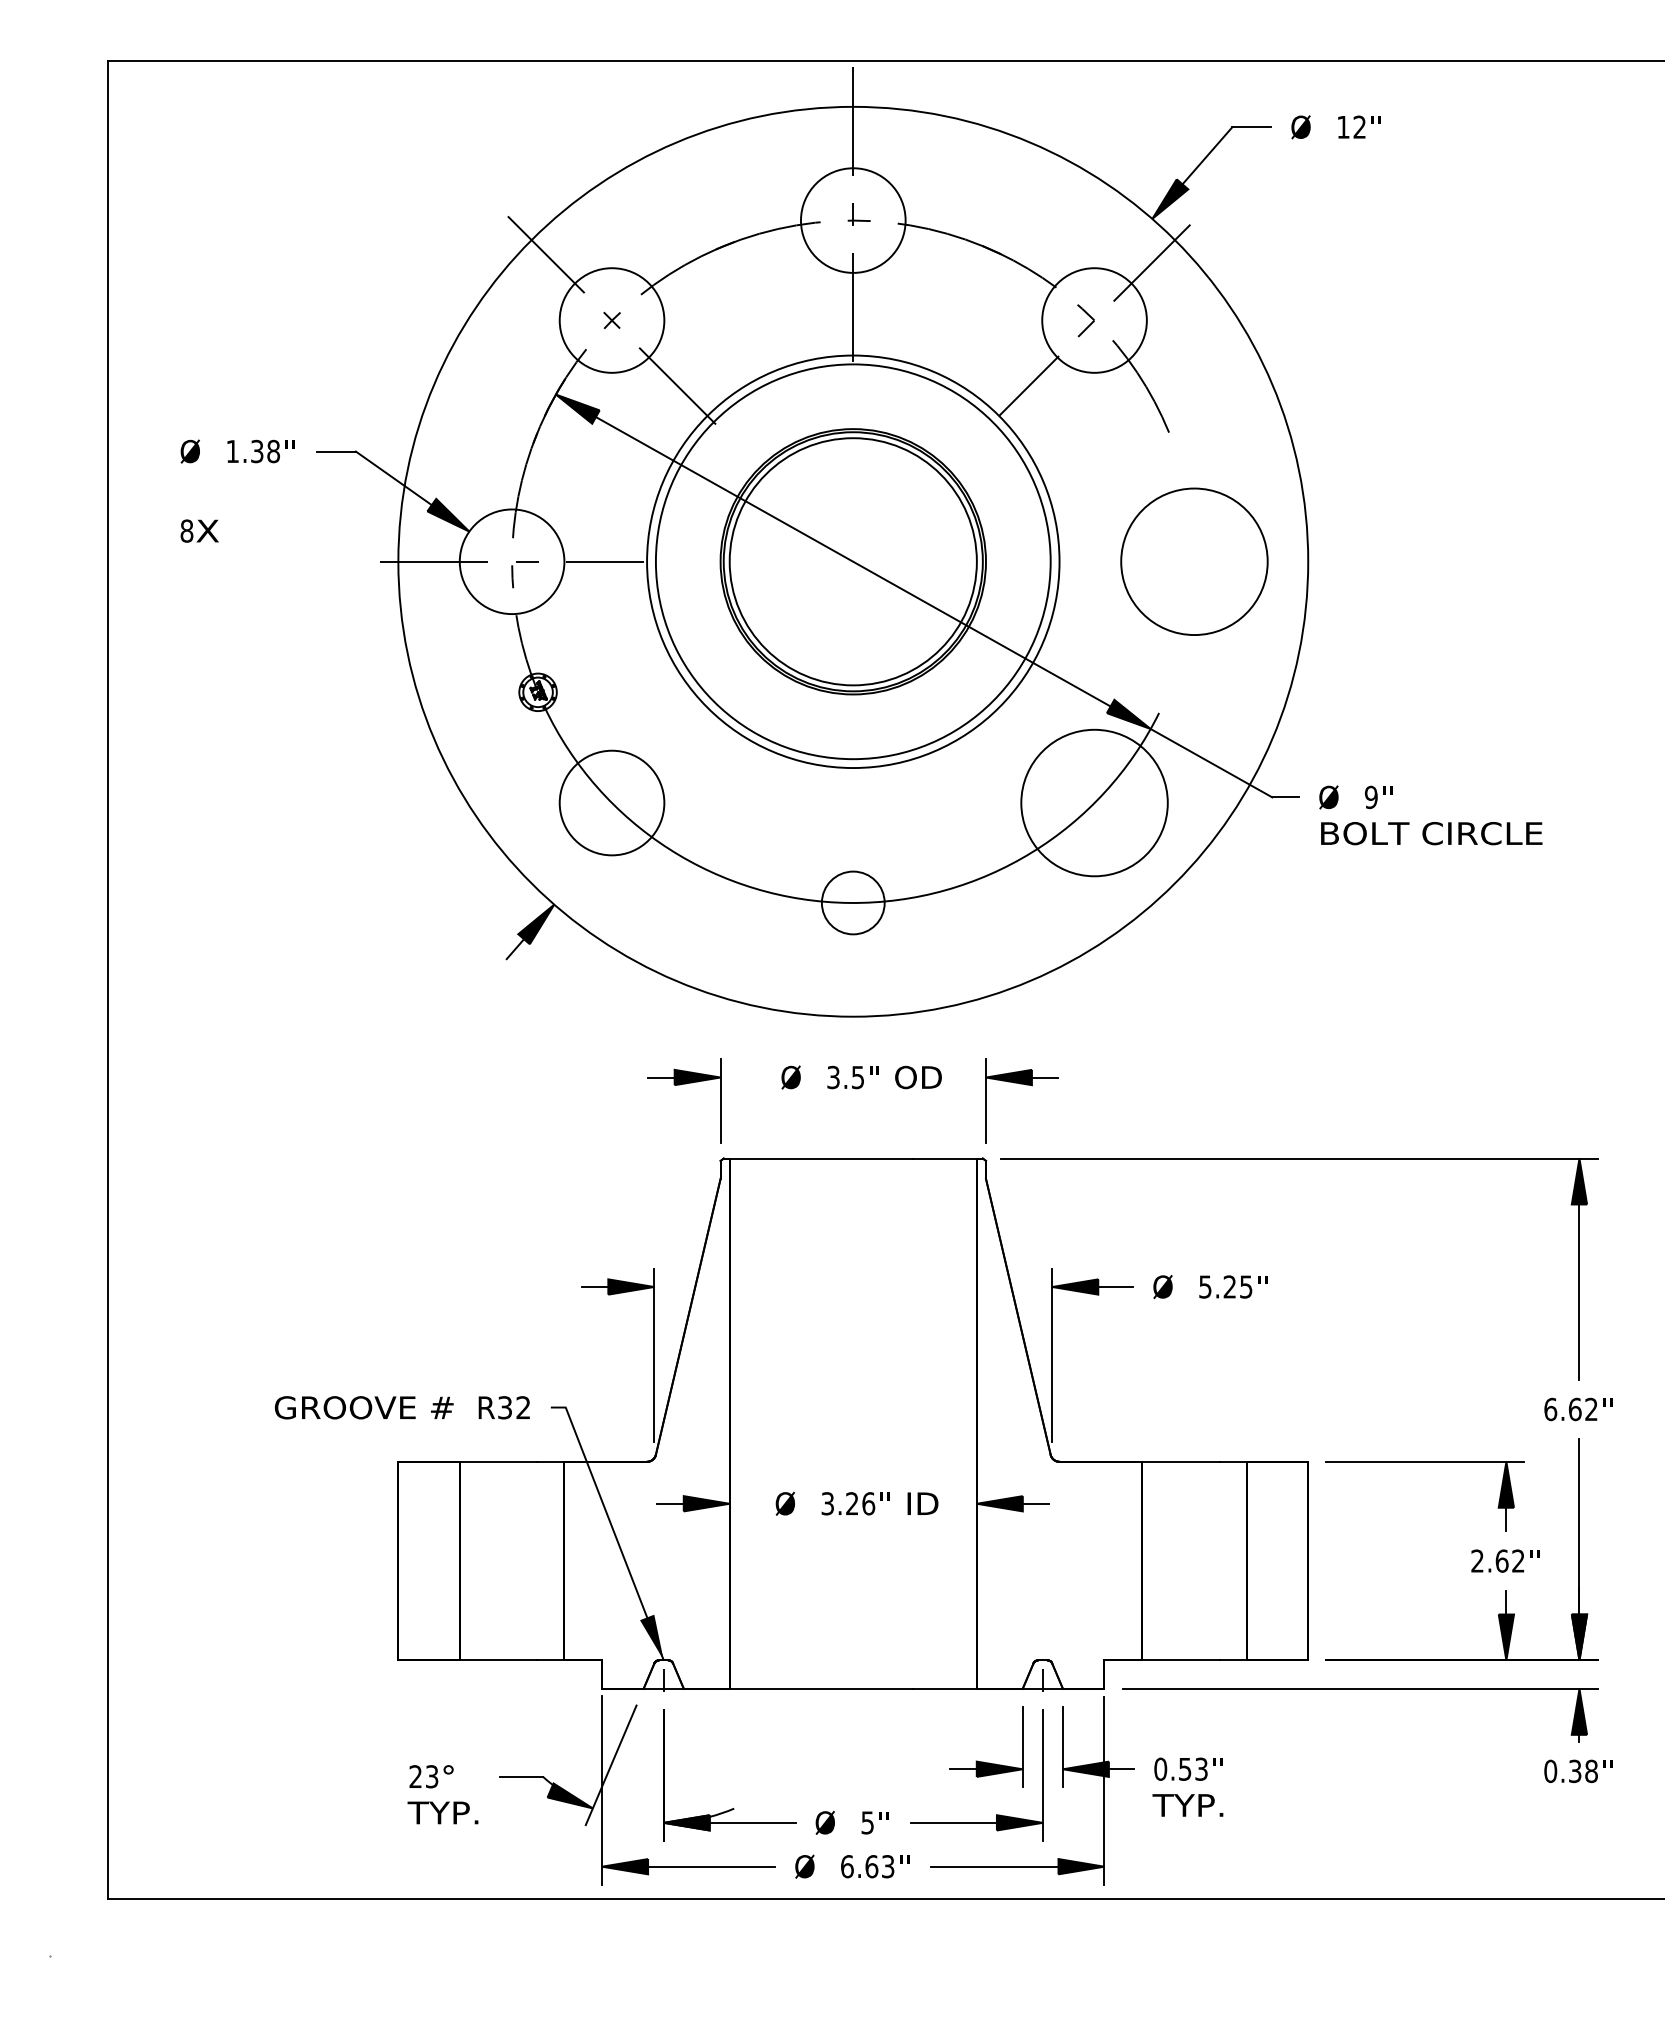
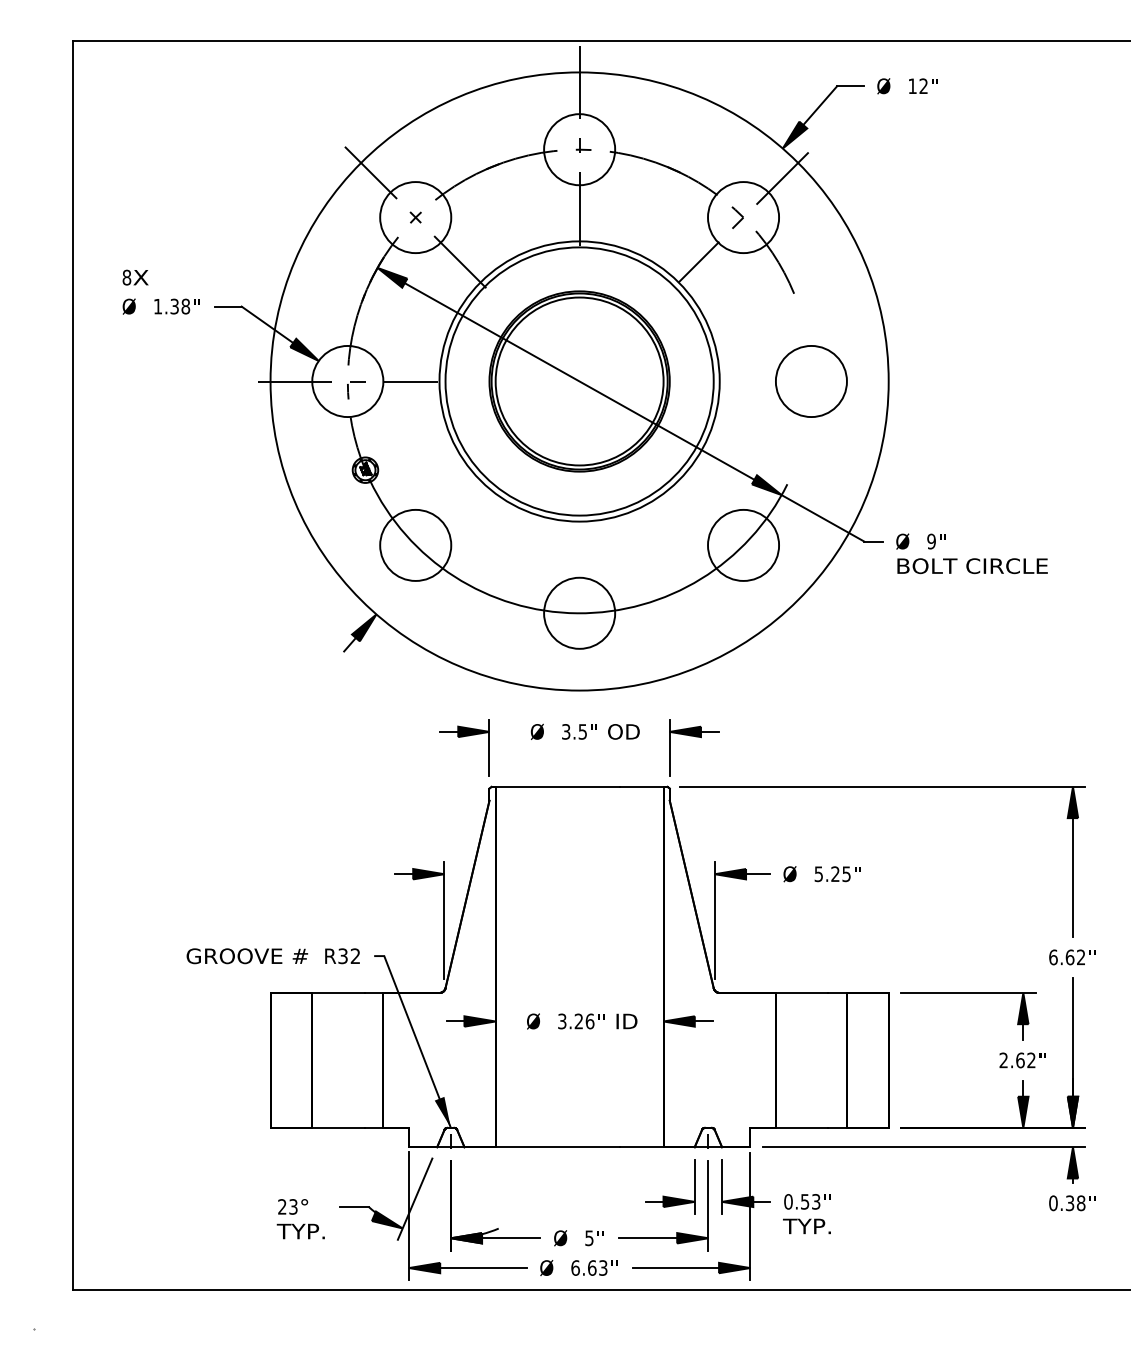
text: (199, 530) -> (135, 277), moved
circle: (1194, 561) -> (811, 381), size x0.71
circle: (1094, 801) -> (743, 544), size x0.71
circle: (853, 901) -> (579, 612), size x1.67

